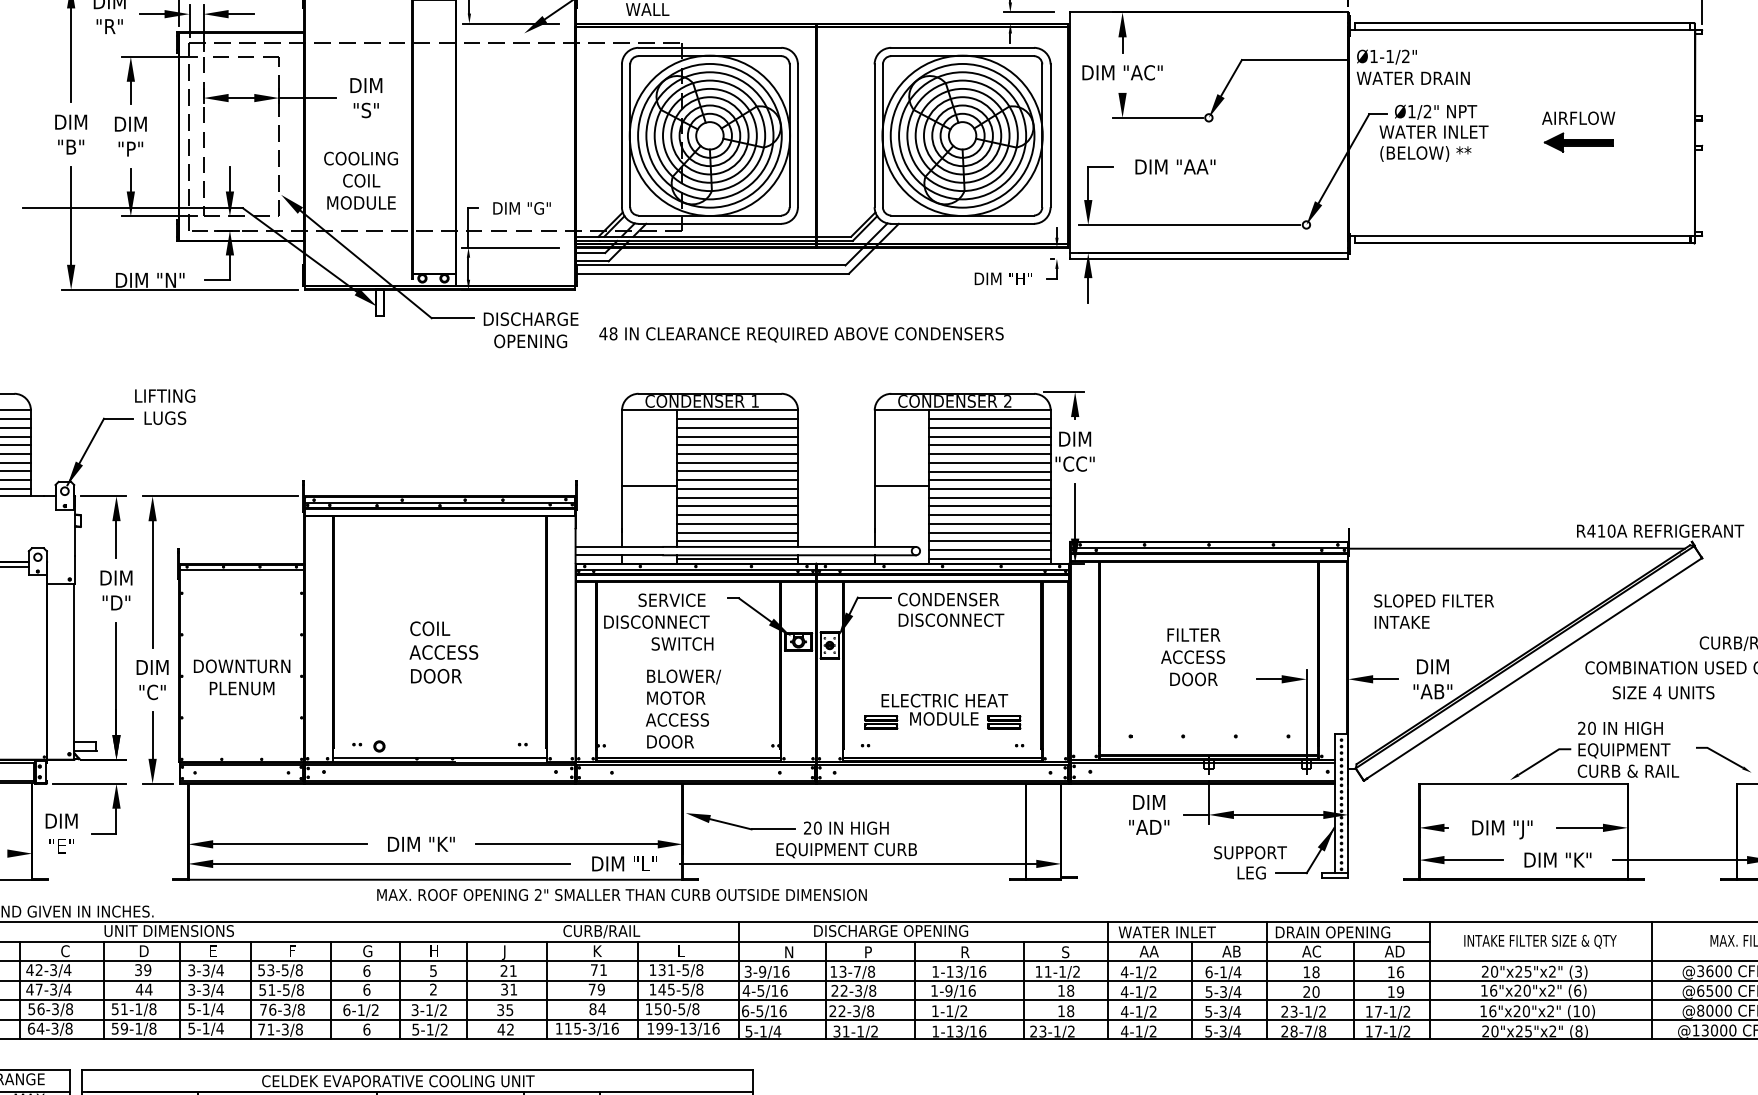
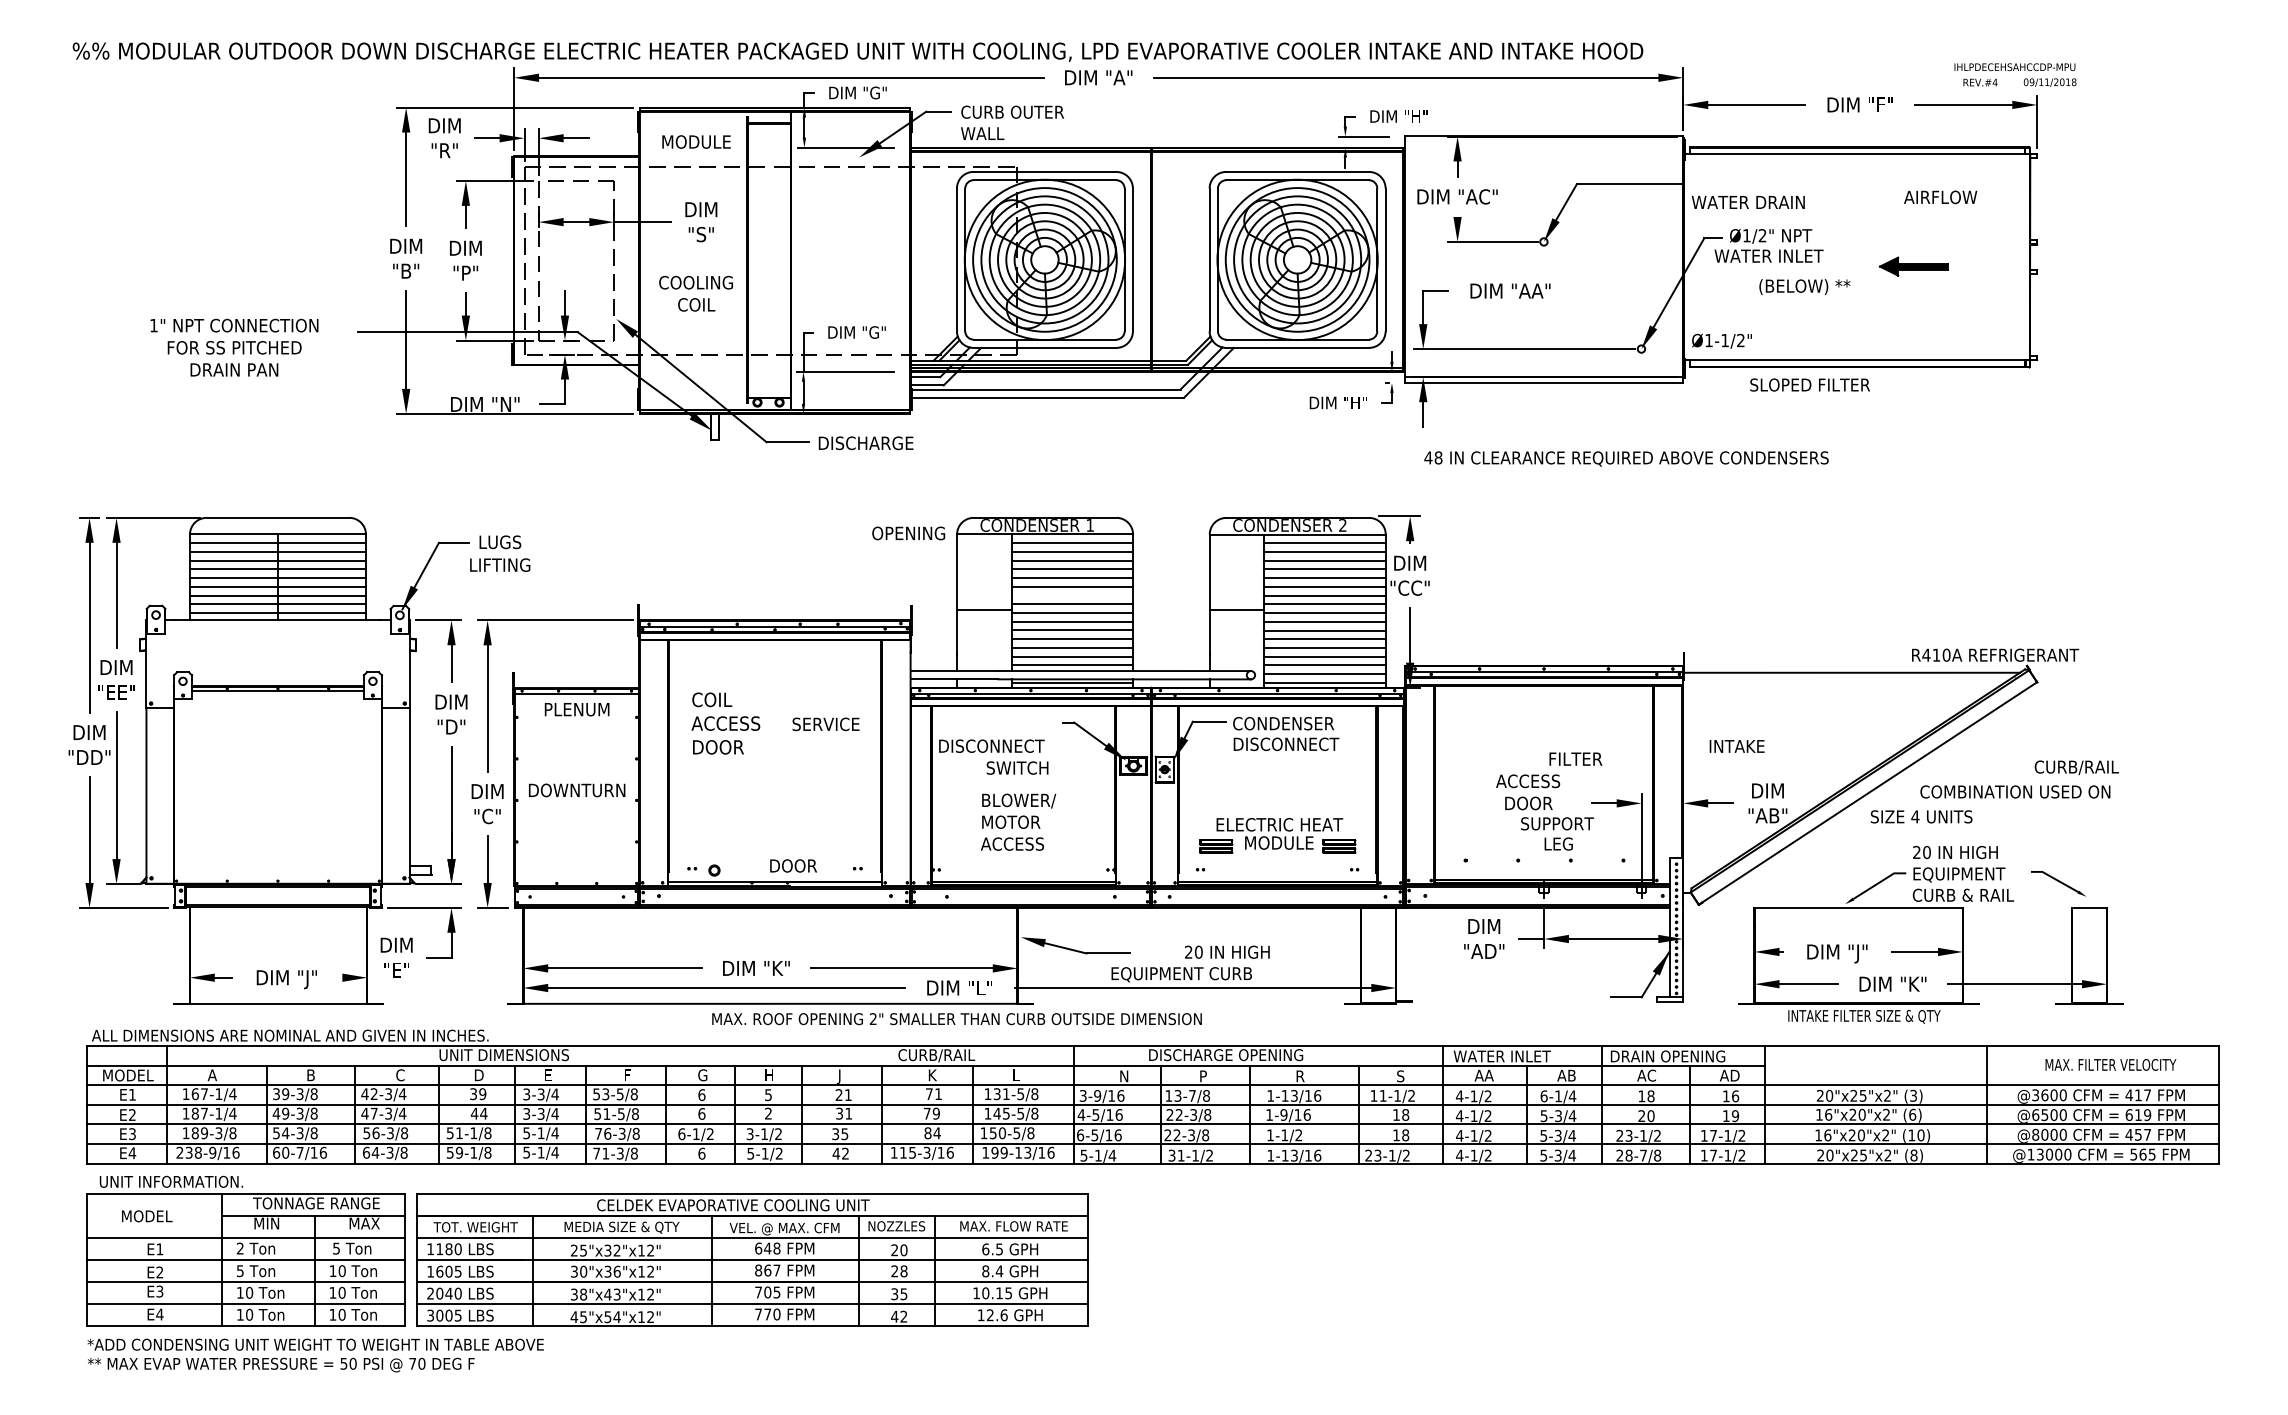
text: (1386, 56) -> (1721, 340), moved
text: (1578, 118) -> (1940, 197), moved
text: (1425, 153) -> (1804, 286), moved
text: (361, 202) -> (696, 141), moved
text: (801, 334) -> (1626, 458), moved
text: (530, 341) -> (908, 533), moved
text: (165, 395) -> (500, 564), moved
line: (737, 471) -> (1072, 595), removed
text: (671, 600) -> (825, 724), moved
text: (1433, 600) -> (1809, 384), moved
text: (1193, 634) -> (1575, 758), moved
text: (443, 652) -> (725, 723), moved
text: (241, 688) -> (576, 709), moved
text: (1663, 692) -> (1921, 816), moved
text: (670, 741) -> (793, 865), moved
text: (846, 827) -> (1227, 951), moved
text: (1250, 862) -> (1557, 833), moved
text: (1540, 941) -> (1864, 1016), moved

